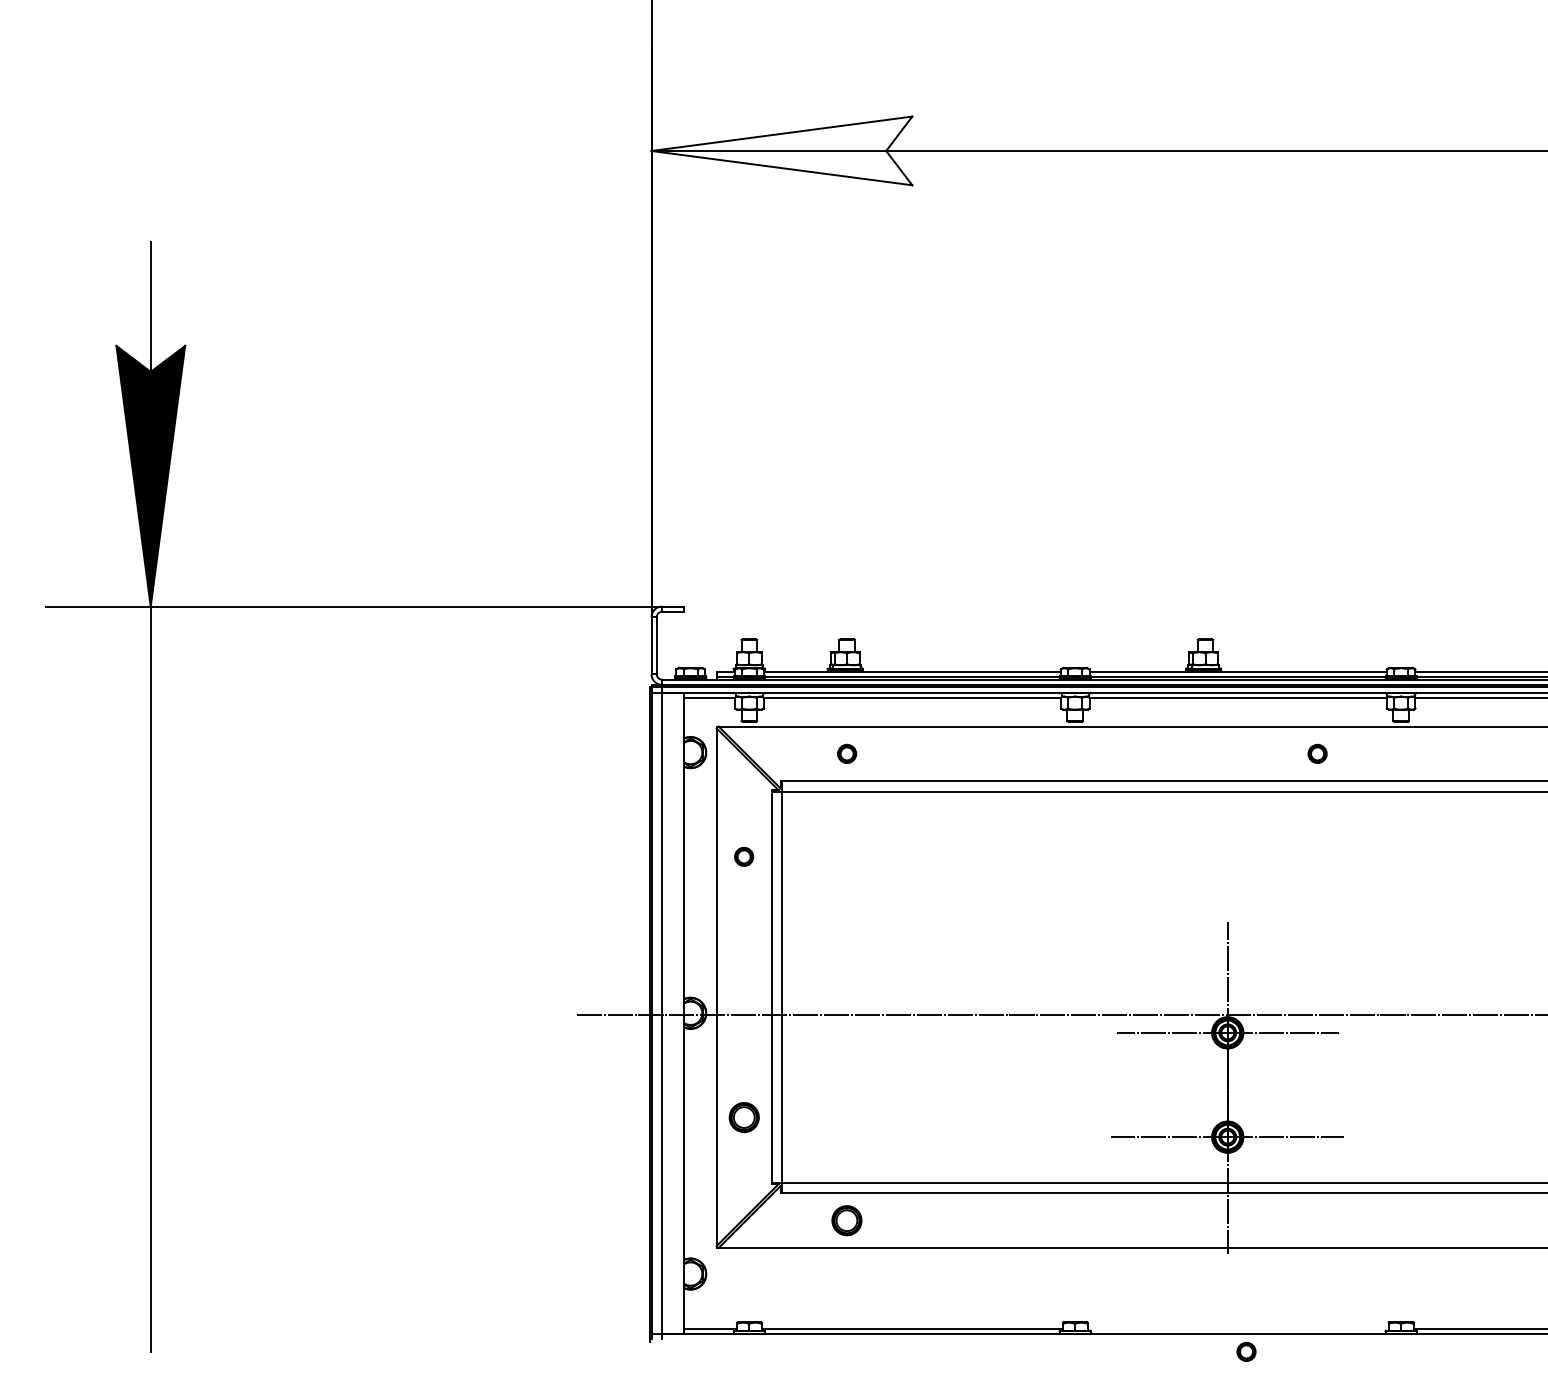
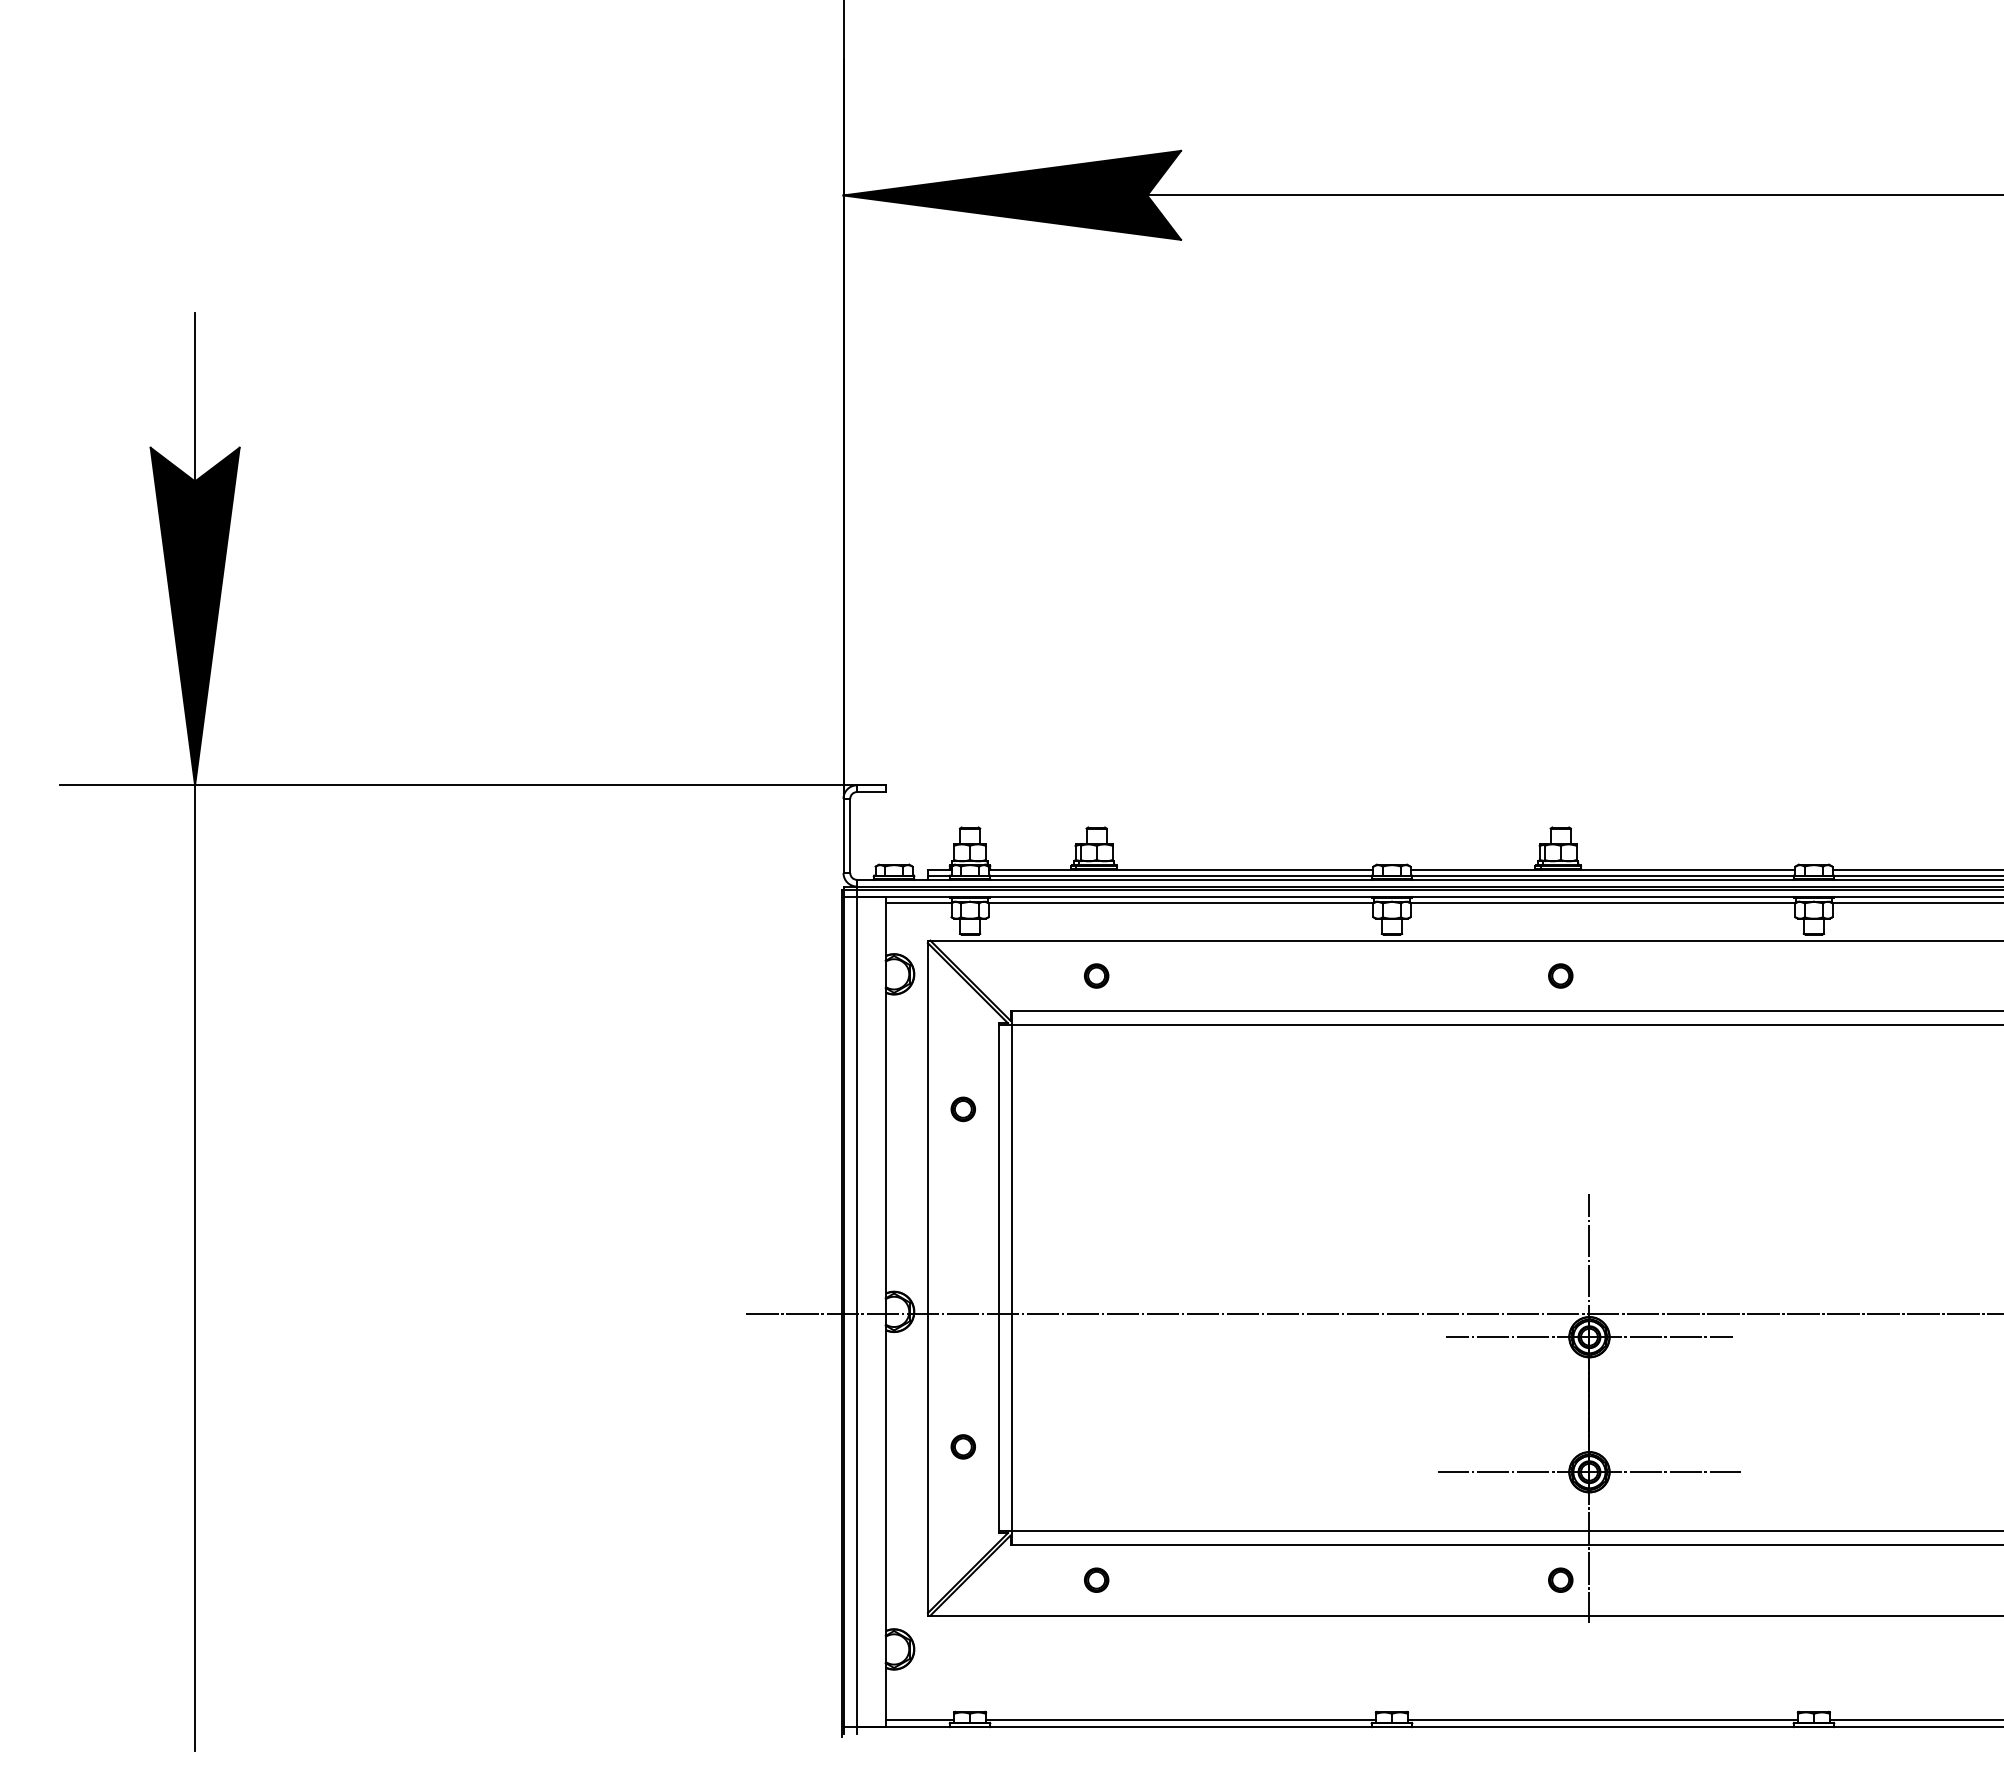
fill: (782, 150) -> (1012, 194), added
part: (1317, 753) -> (1560, 975), moved
part: (743, 1117) -> (962, 1446), size x0.62
part: (846, 1220) -> (1096, 1579), size x0.62
line: (1237, 1328) -> (1602, 1720), added
part: (1246, 1351) -> (1560, 1579), moved

